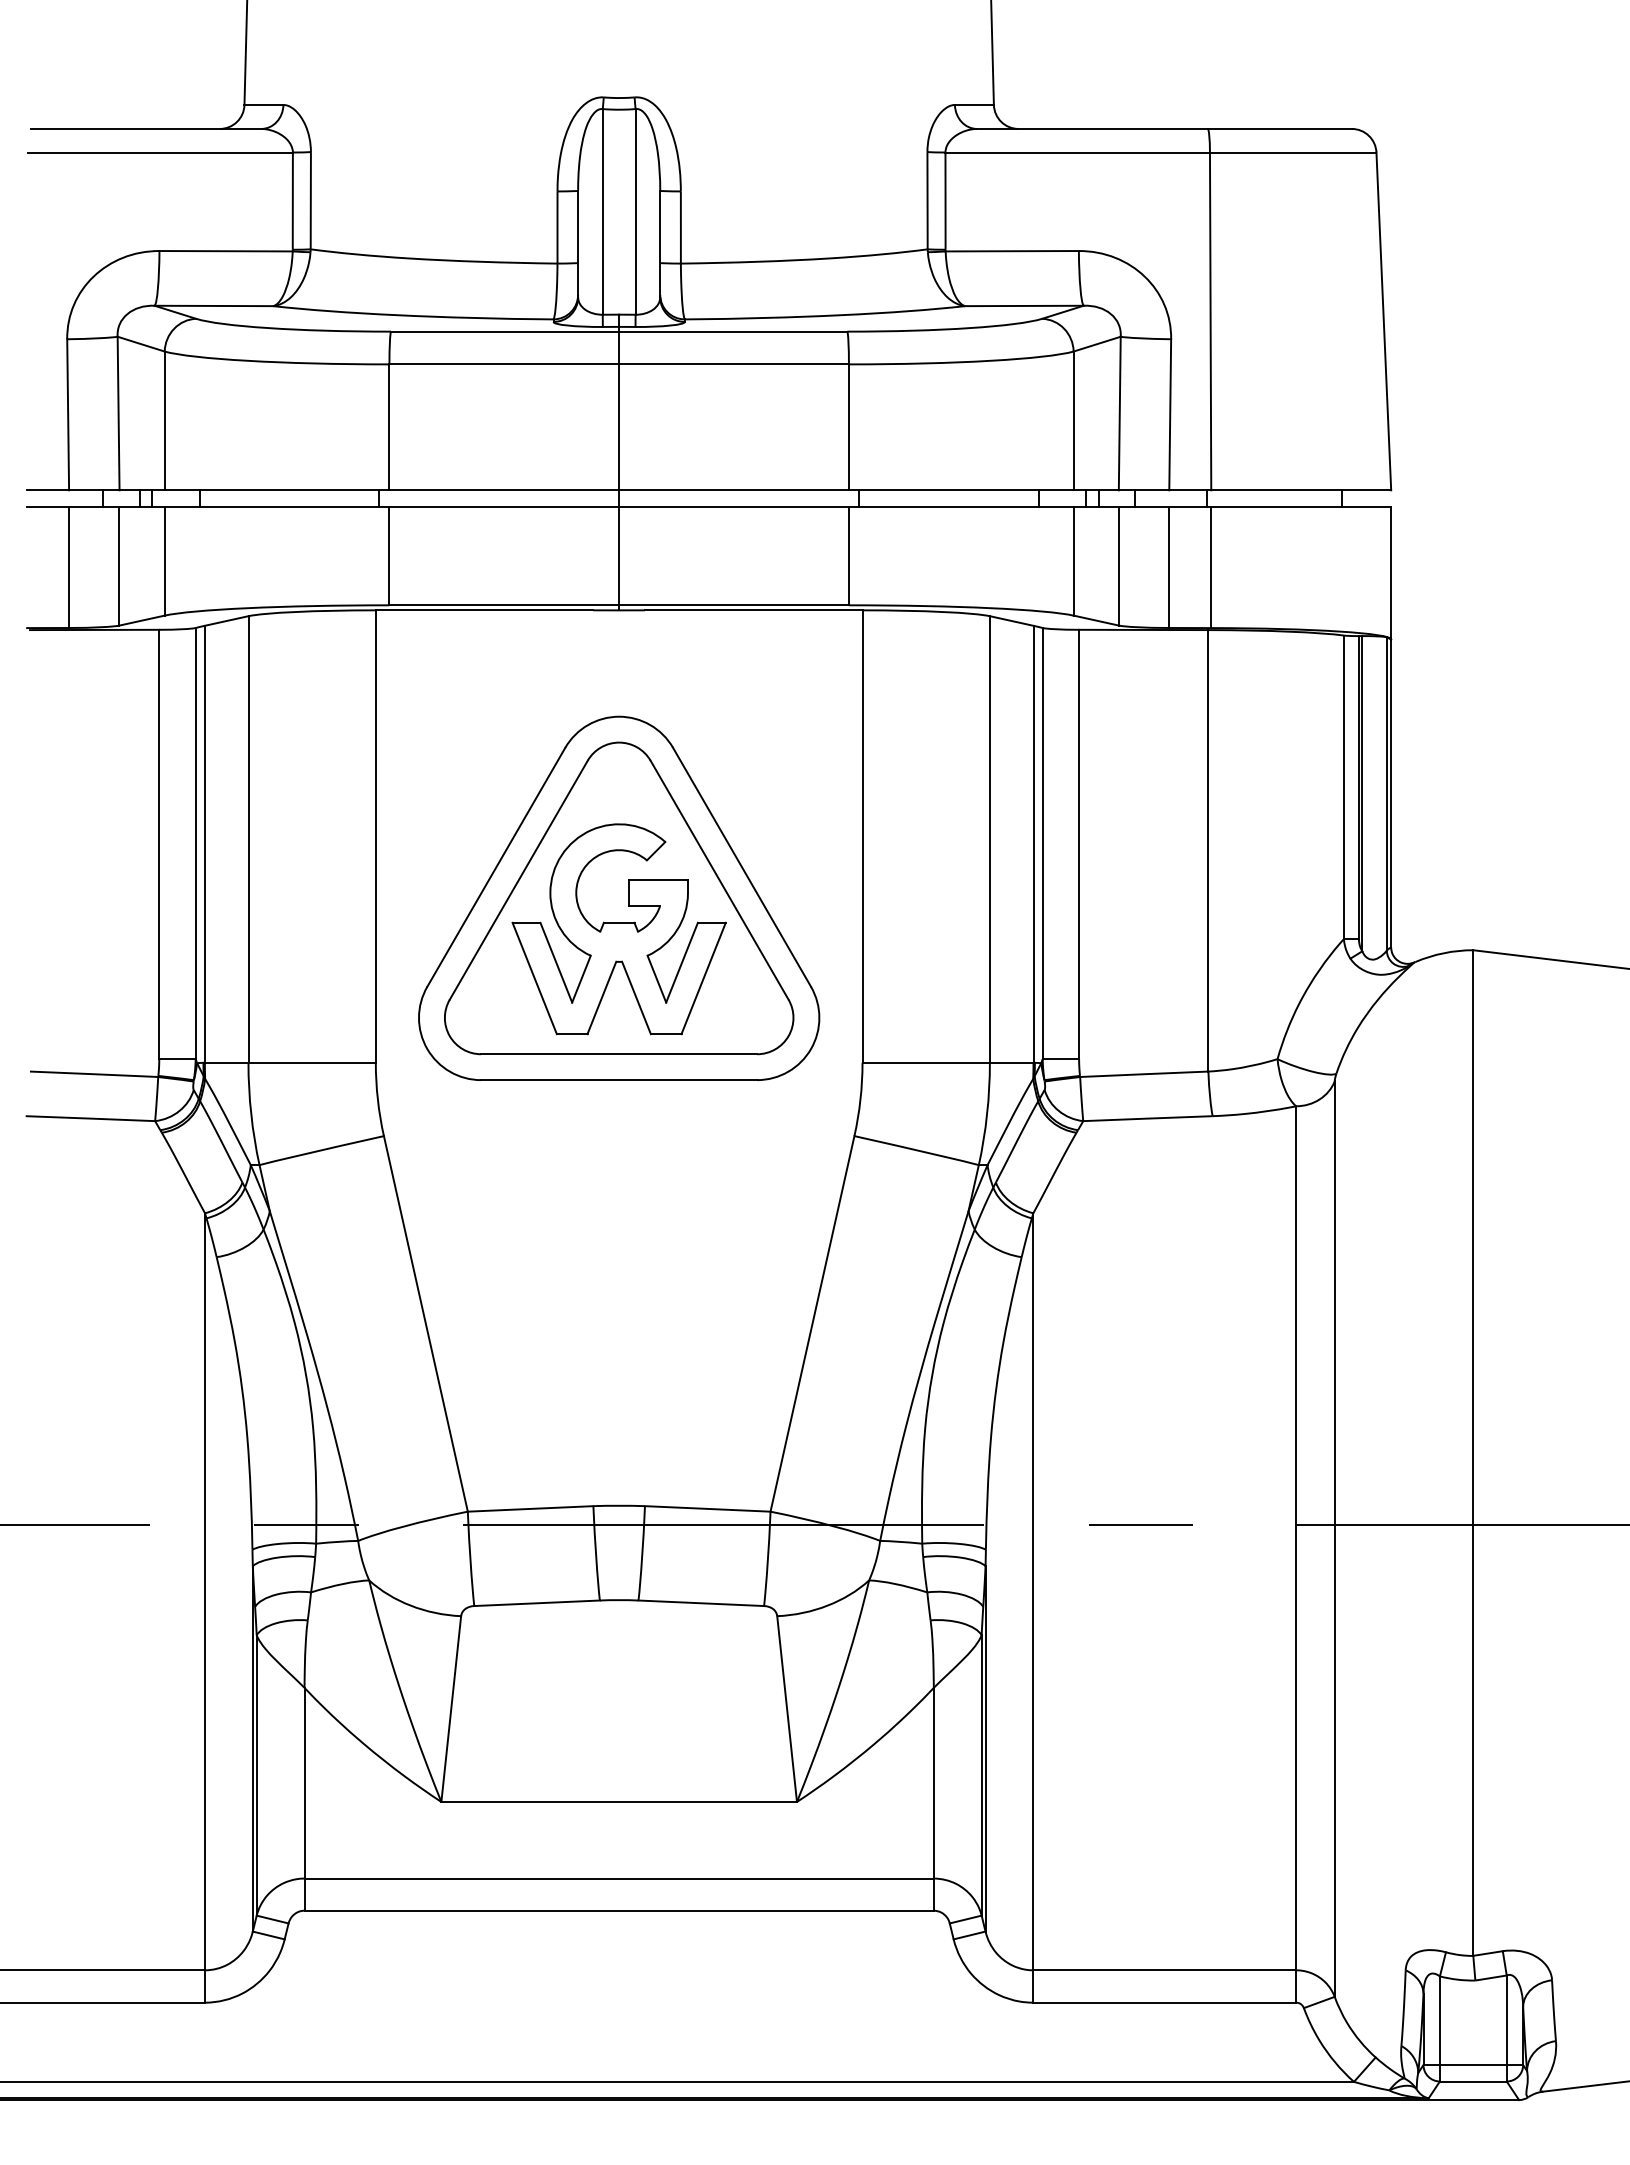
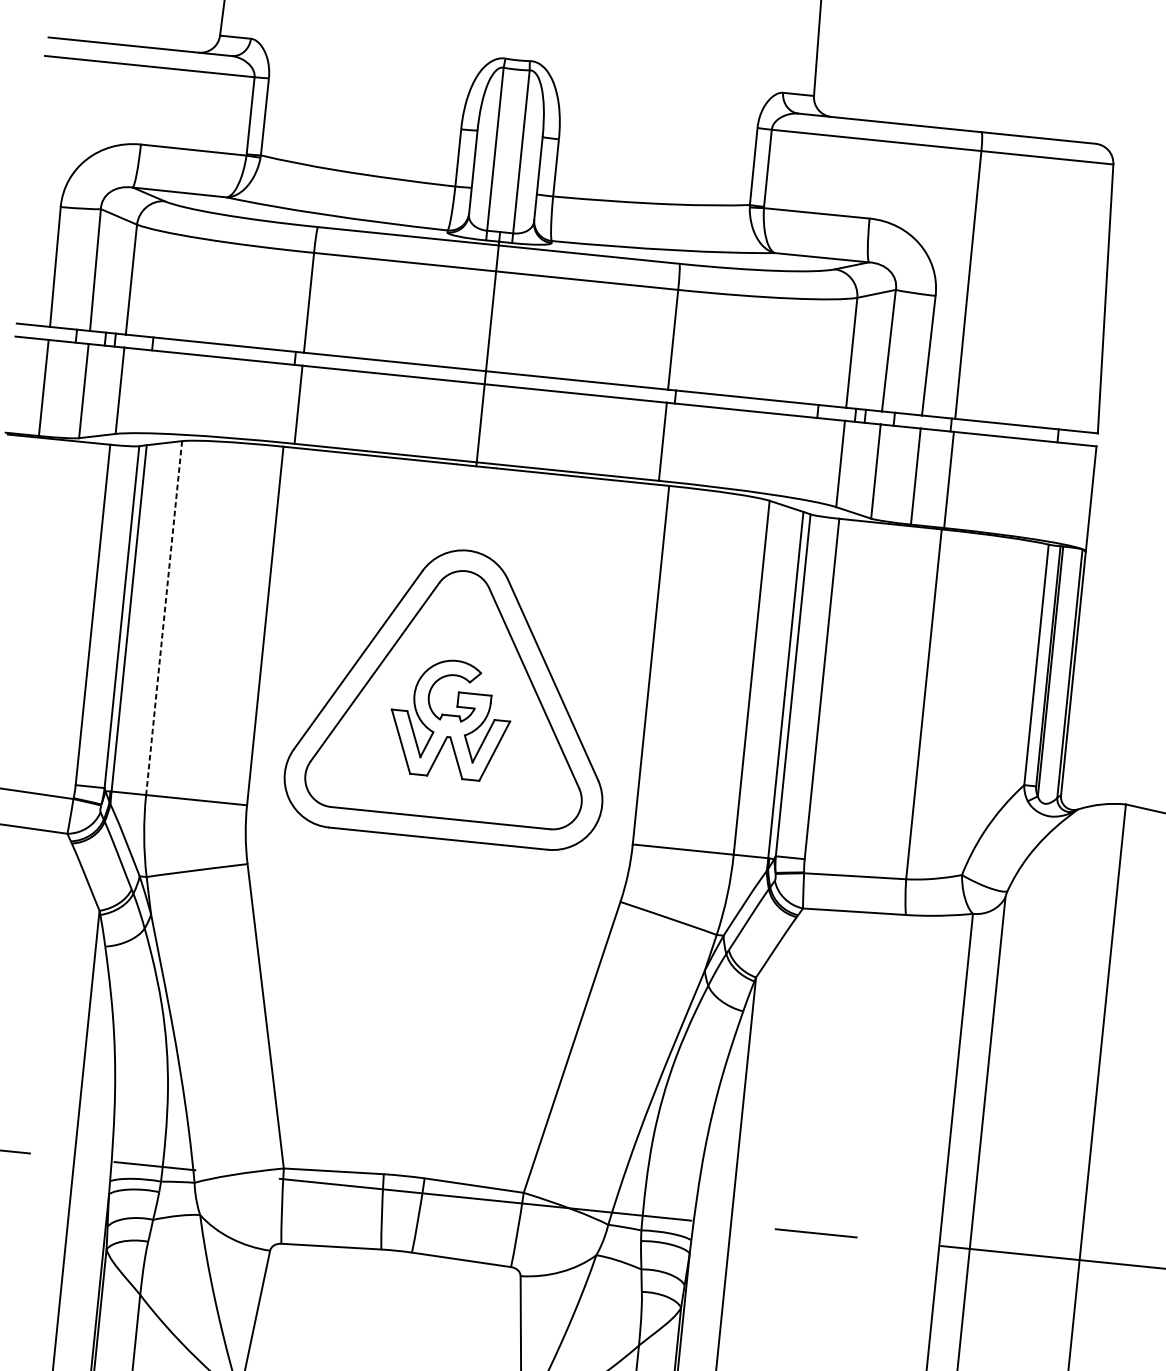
line: (248, 839) -> (164, 618), solid -> dashed
part: (618, 929) -> (450, 719), size x0.7

